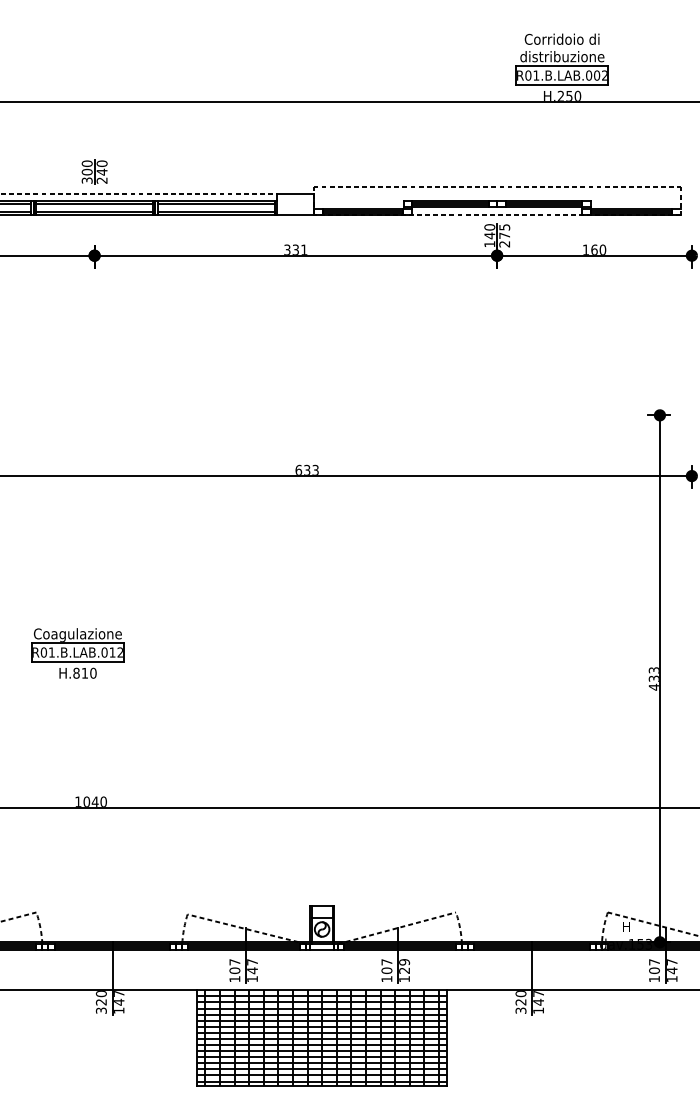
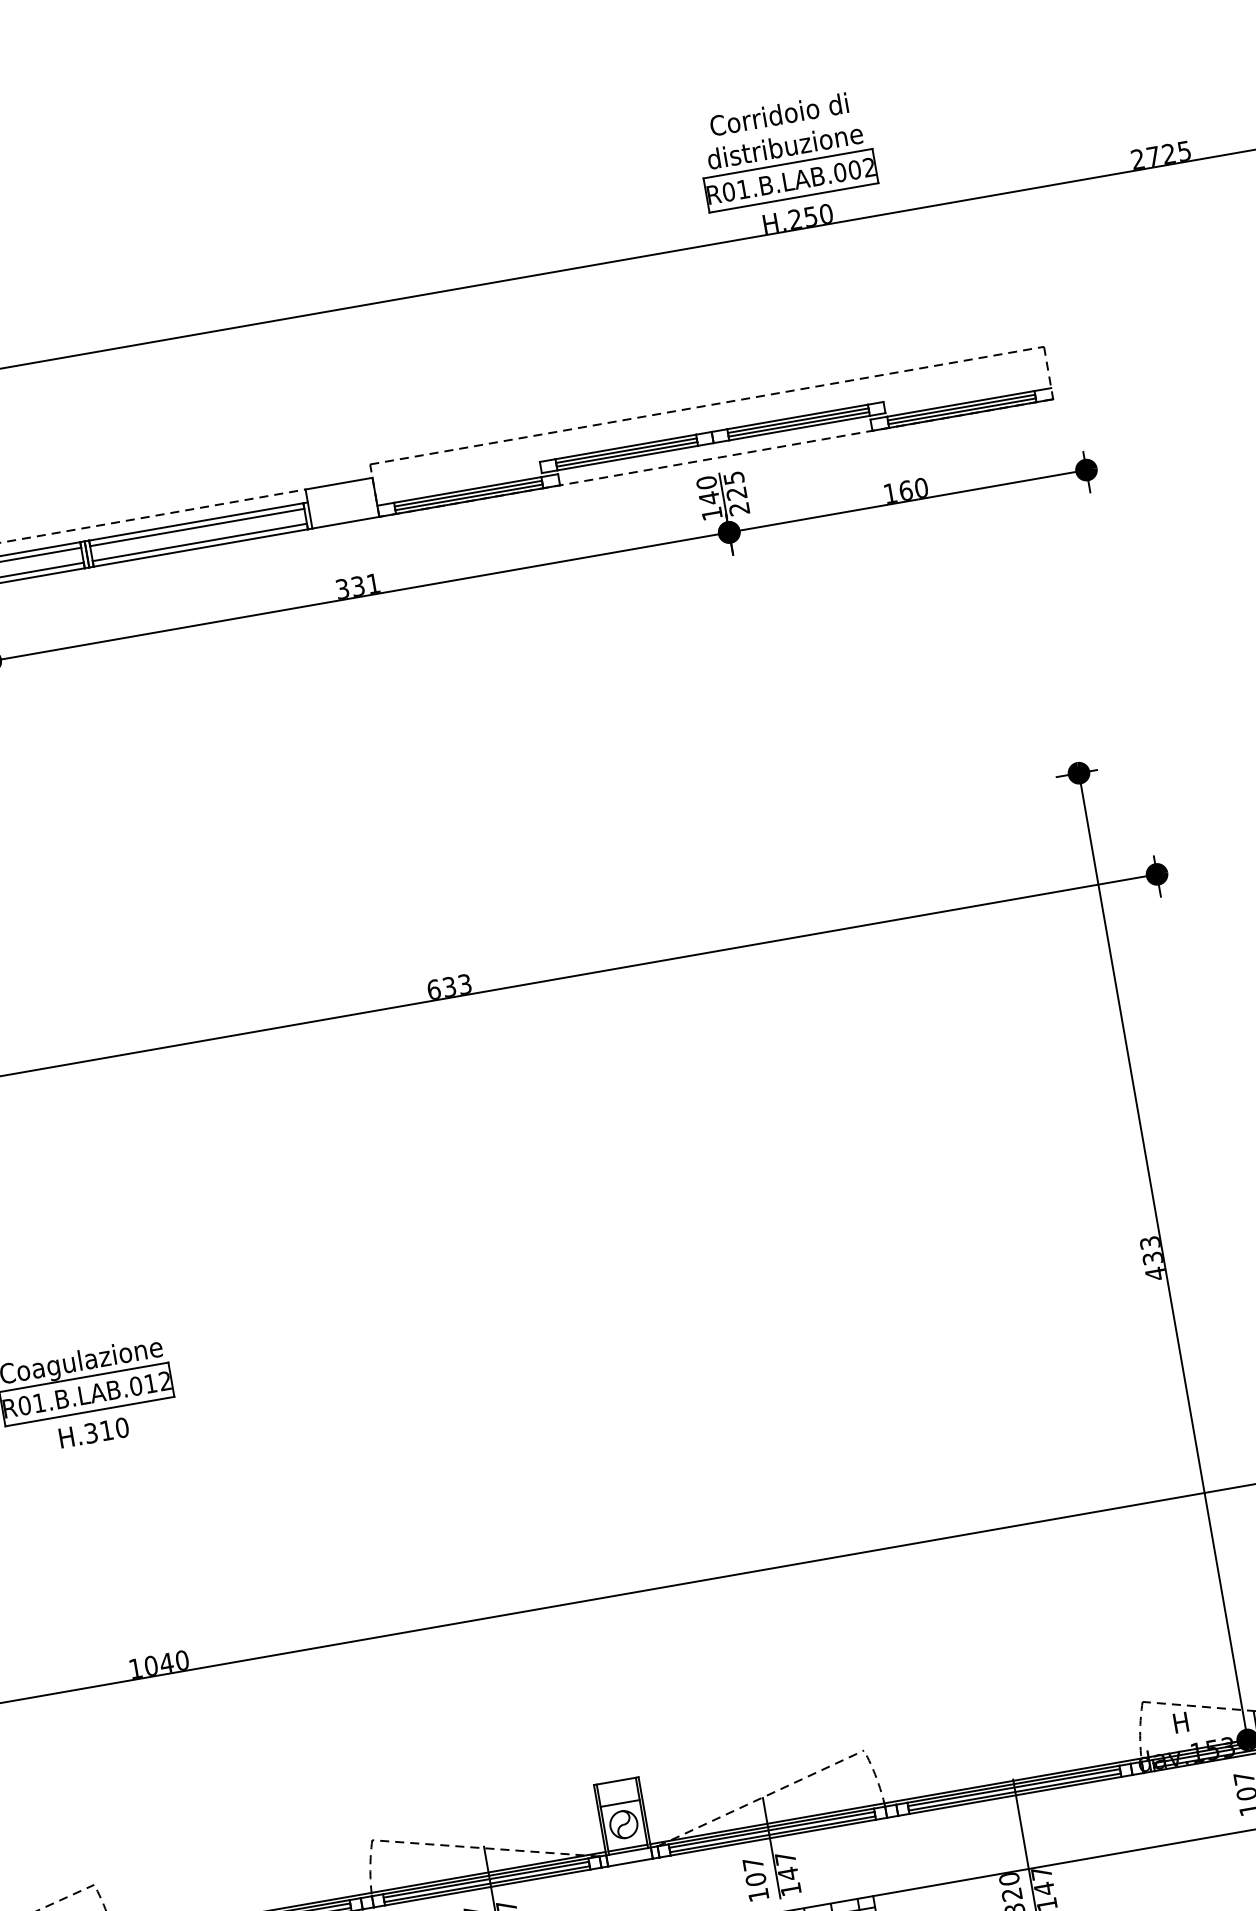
text: (504, 235) -> (736, 493), 275 -> 225
text: (76, 672) -> (90, 1431), H.810 -> H.310
text: (404, 966) -> (786, 1866), 129 -> 147

